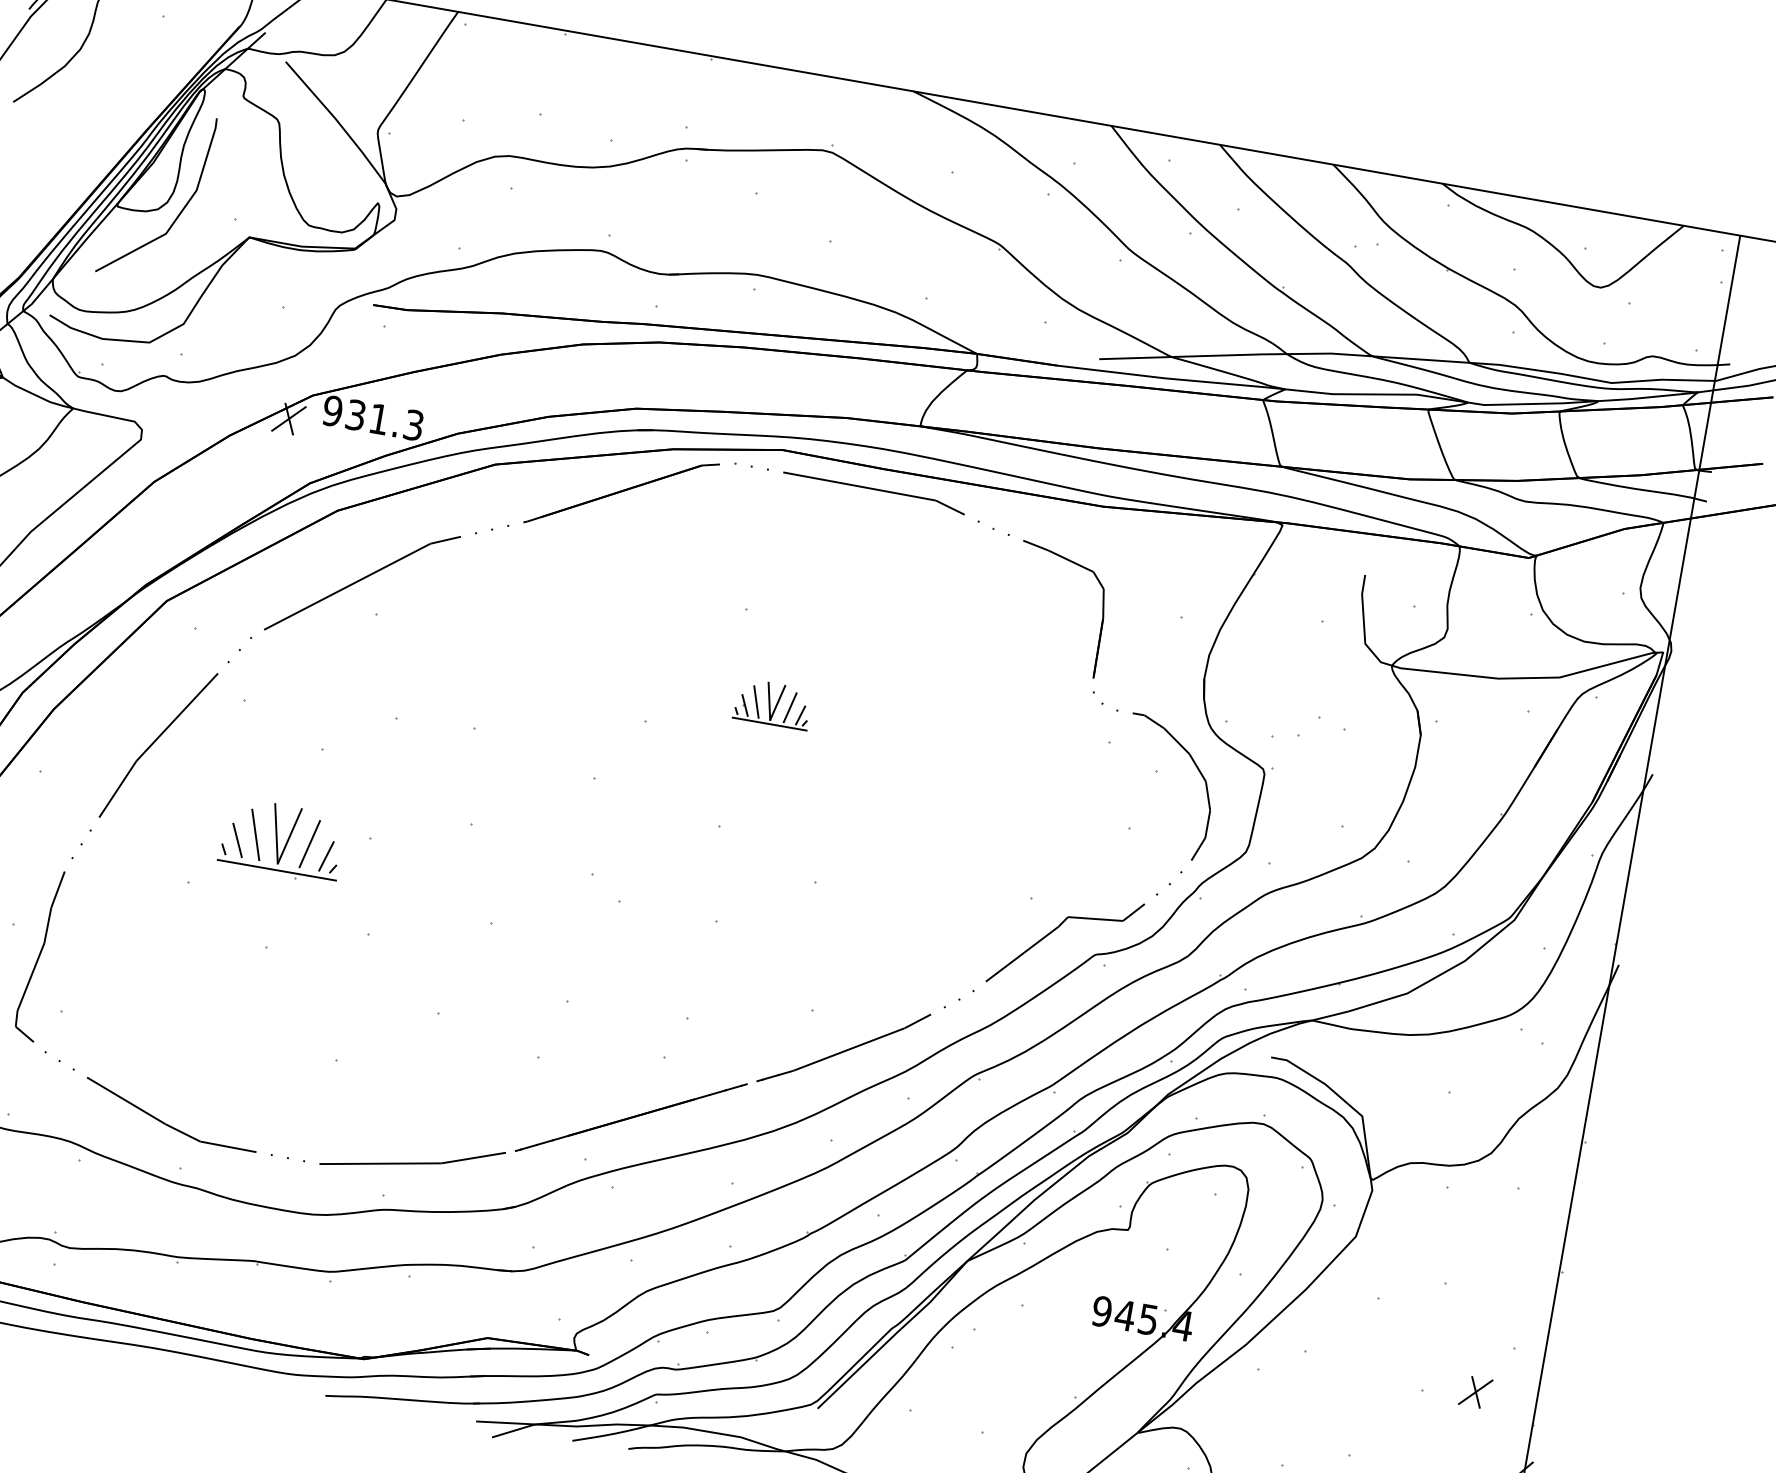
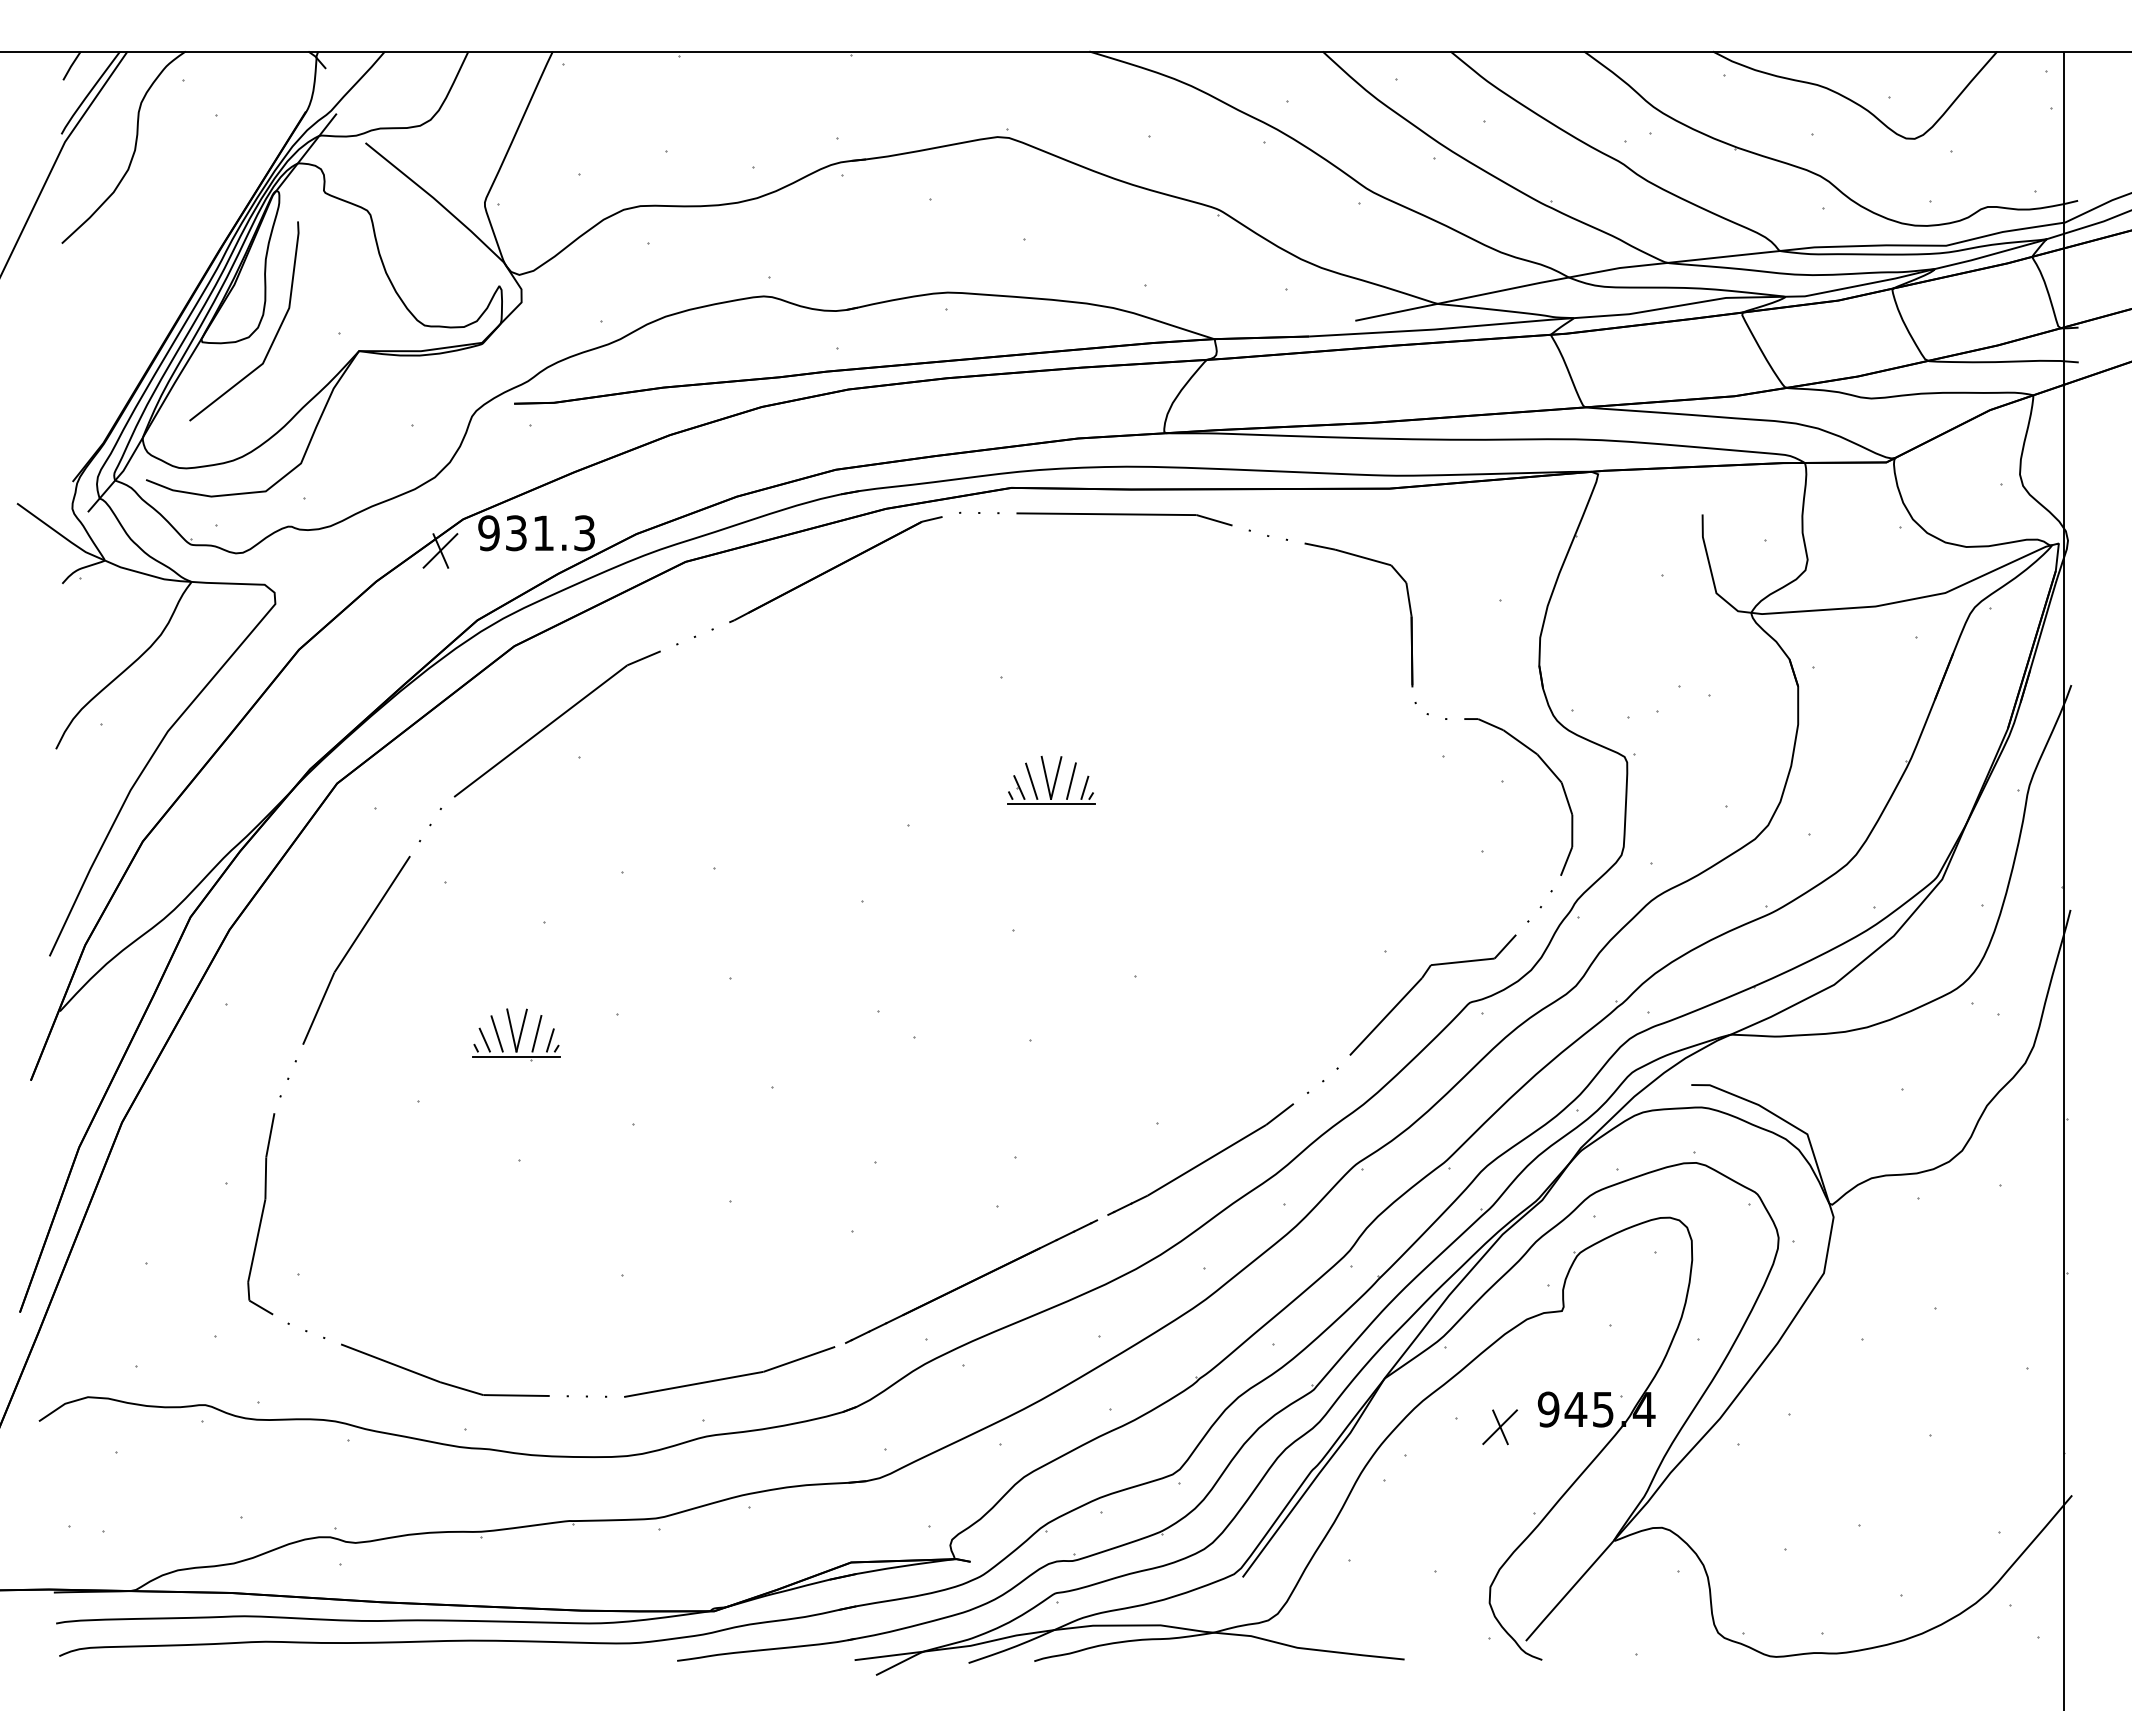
part: (281, 840) -> (516, 1034), size x0.62
part: (1475, 1392) -> (1499, 1427), moved

